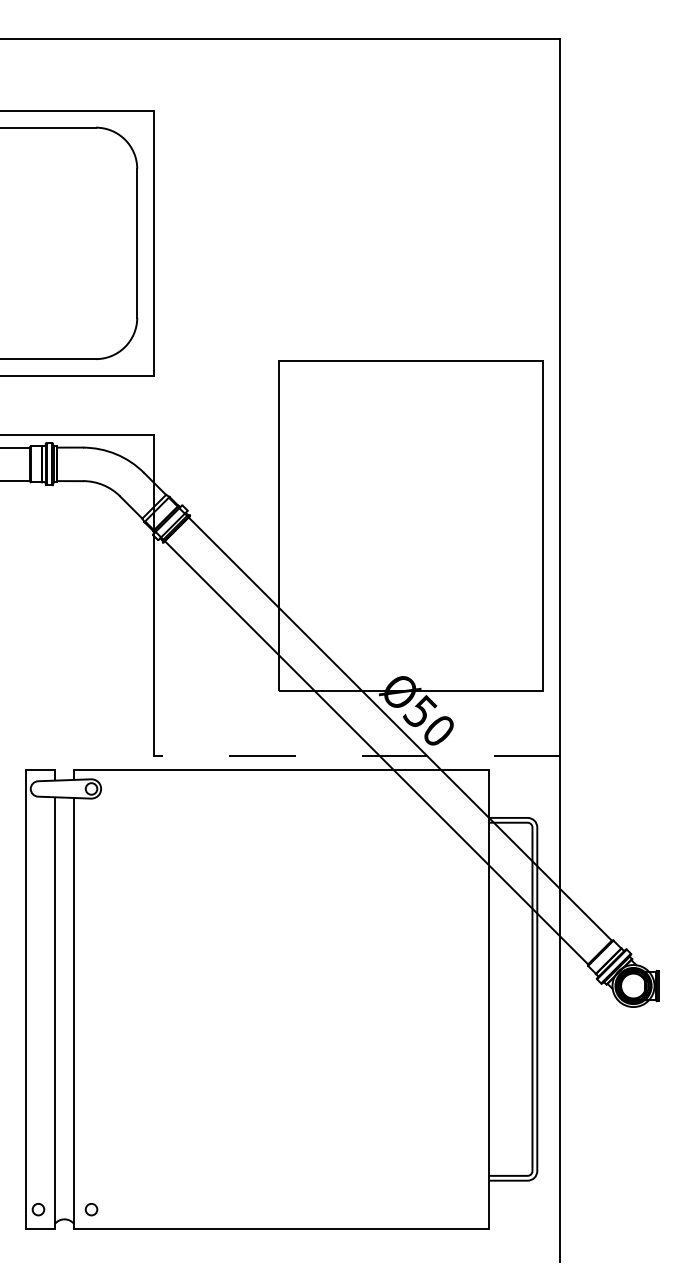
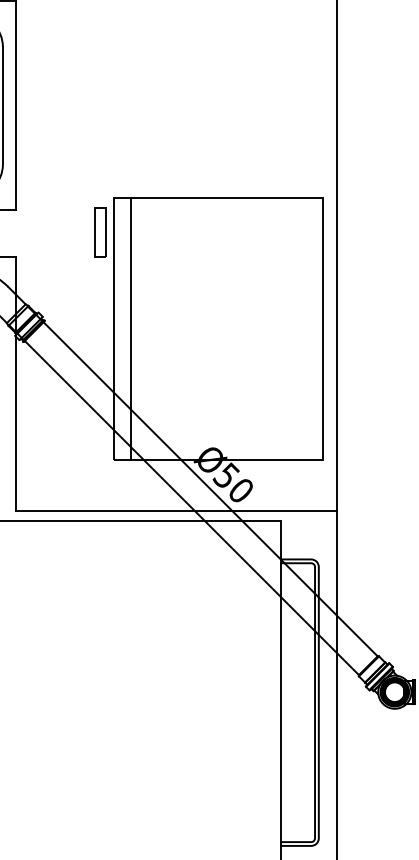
part: (260, 403) -> (100, 232), added
line: (299, 525) -> (131, 328), added
line: (356, 756) -> (176, 510), dashed -> solid

